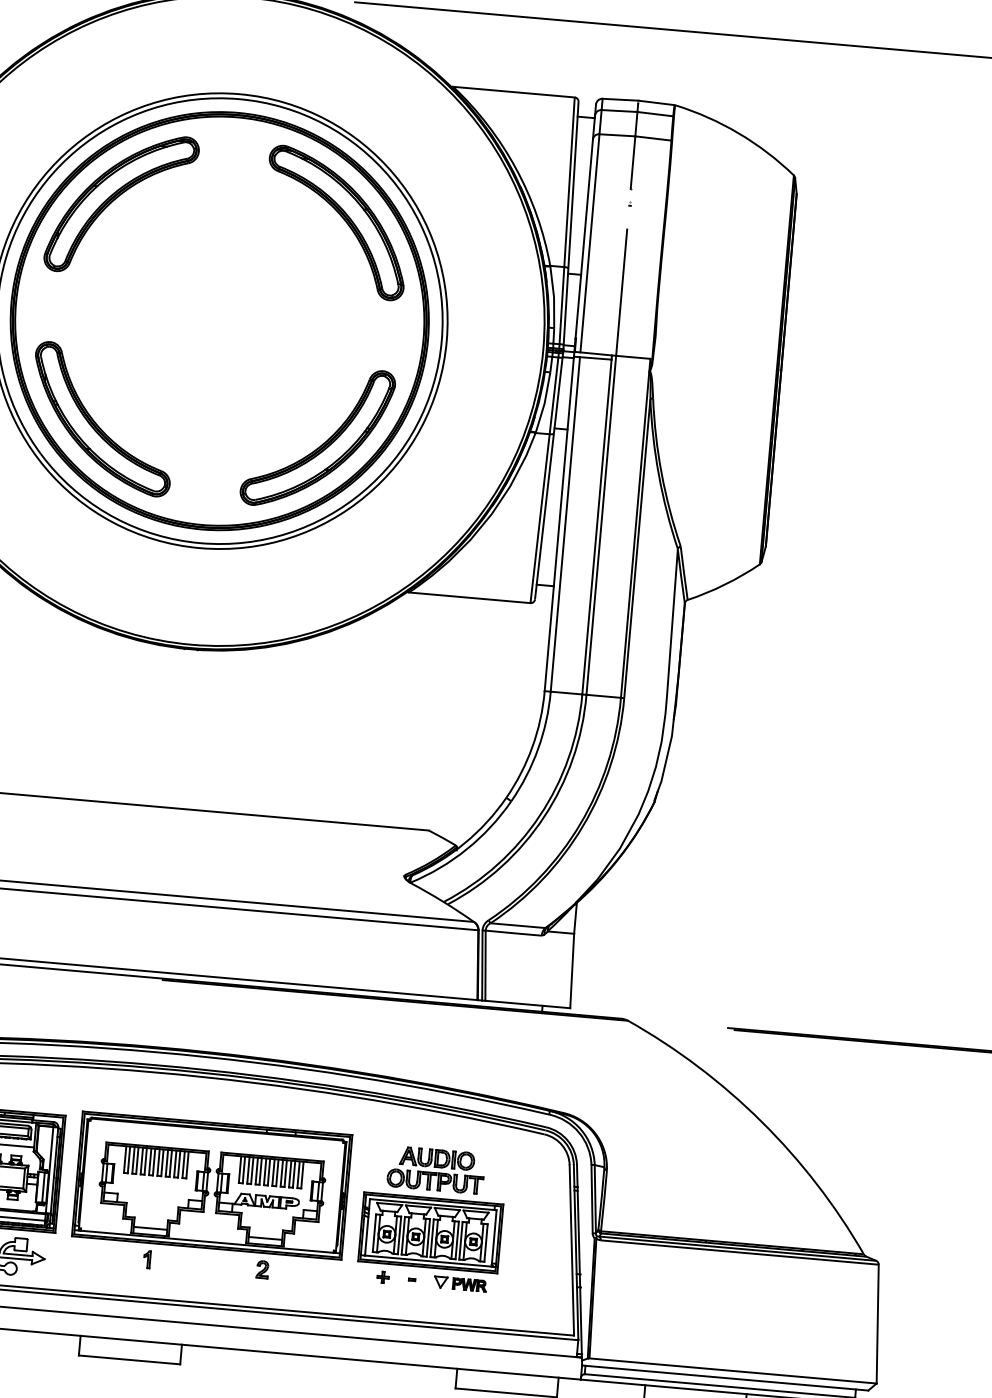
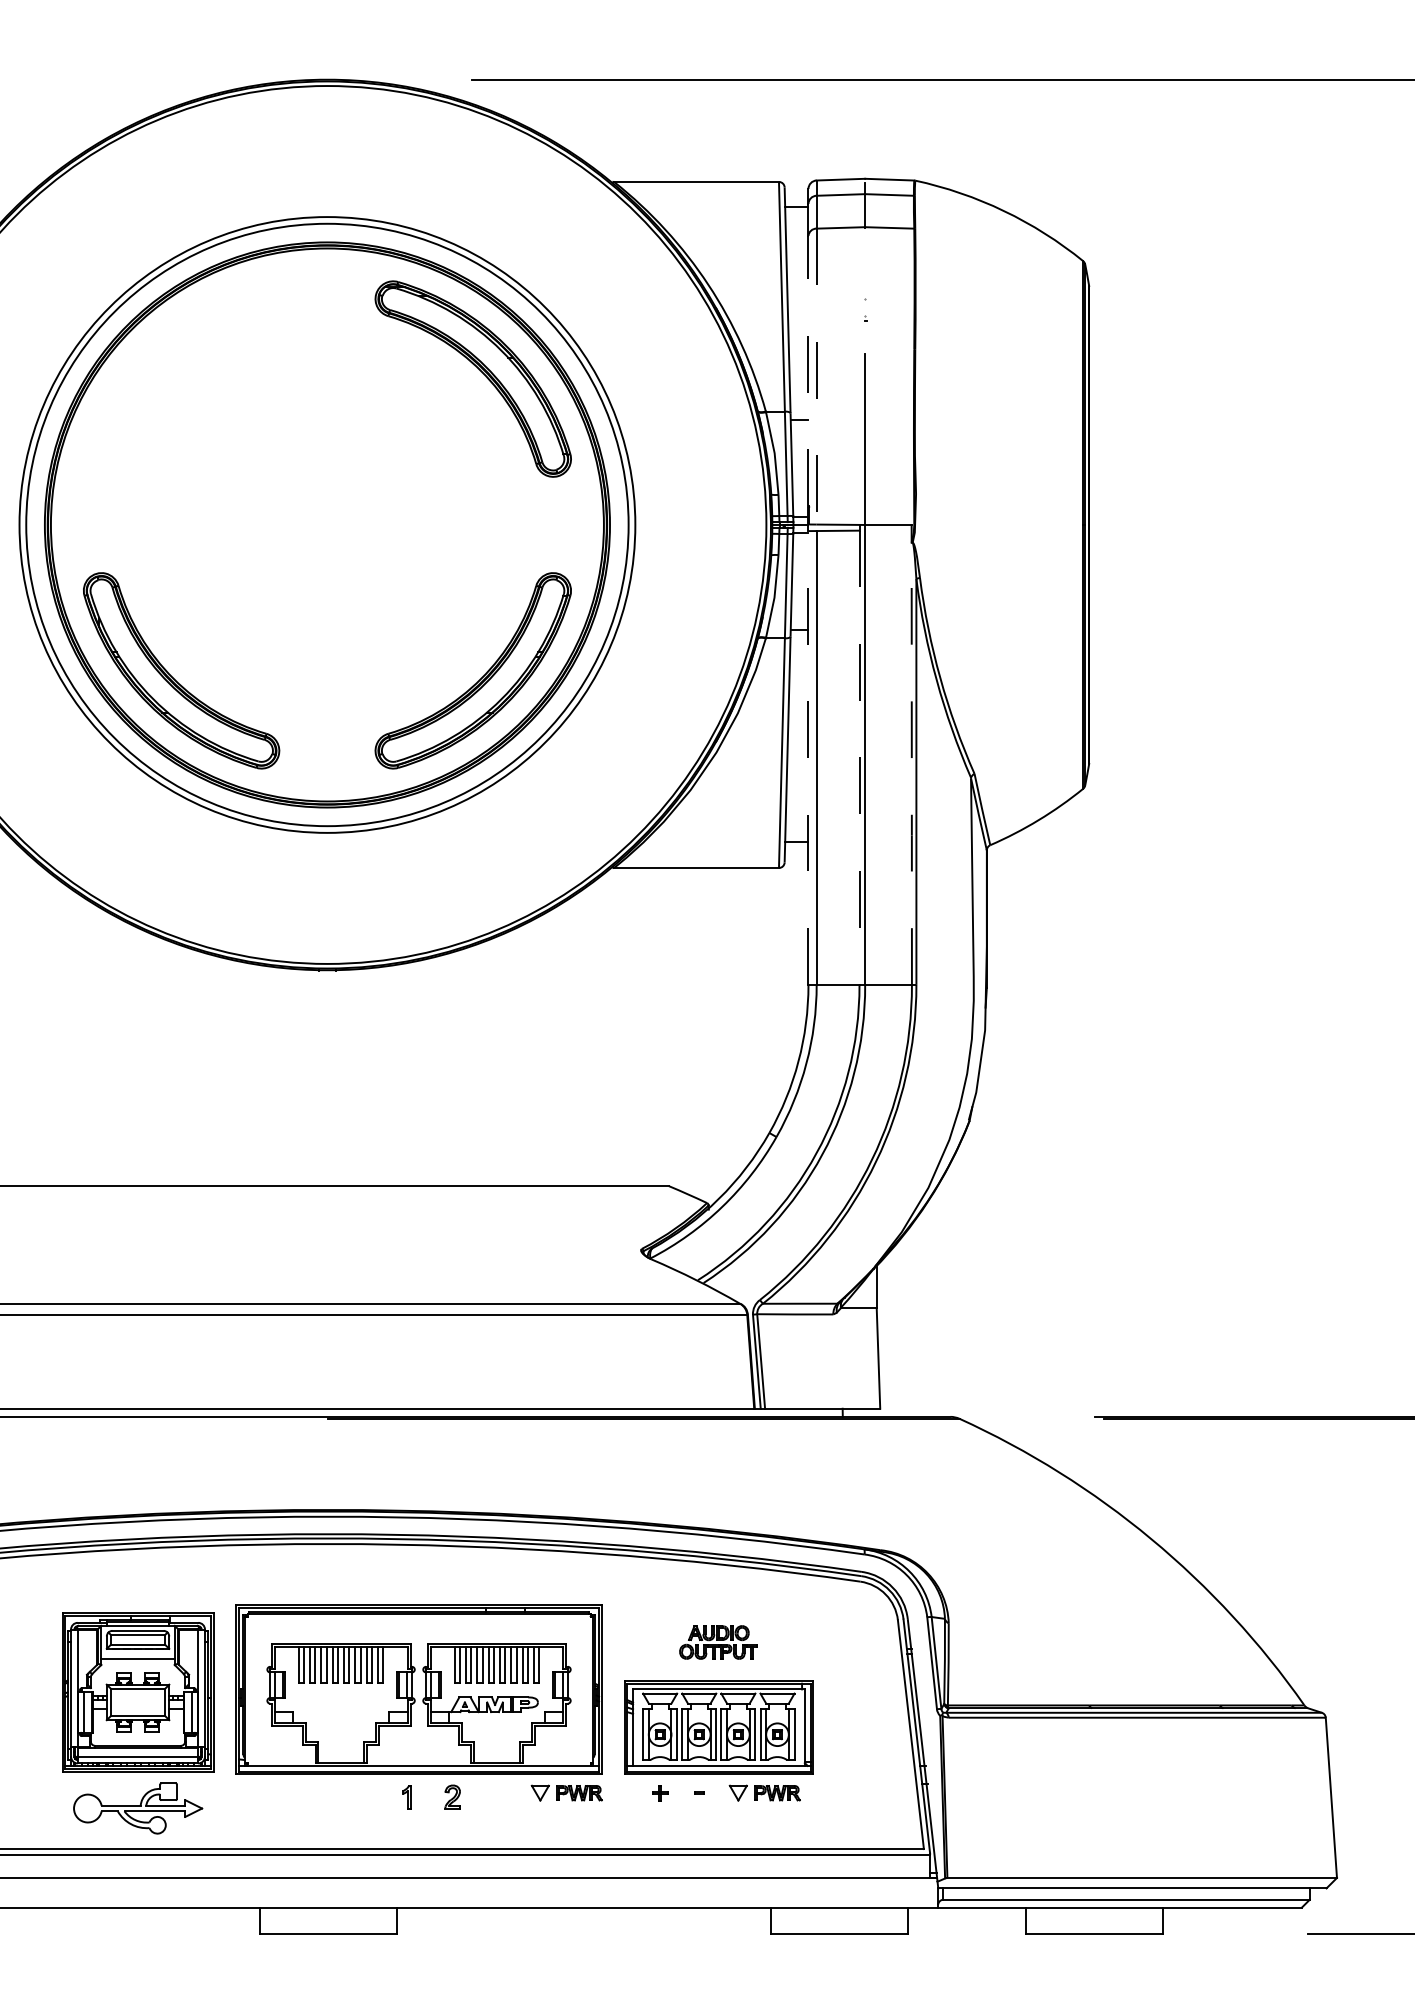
line: (633, 163) -> (865, 263), removed
part: (116, 198) -> (174, 371), removed
line: (584, 238) -> (808, 370), solid -> dashed
line: (589, 243) -> (816, 376), solid -> dashed
line: (559, 523) -> (808, 757), solid -> dashed
line: (596, 527) -> (859, 758), solid -> dashed
line: (634, 534) -> (911, 763), solid -> dashed
part: (435, 1170) -> (718, 1642), size x0.6
line: (150, 1228) -> (340, 1754), removed
line: (265, 1238) -> (496, 1754), removed
part: (146, 1259) -> (406, 1797), moved
part: (262, 1269) -> (452, 1796), moved
part: (314, 1270) -> (566, 1792), added

